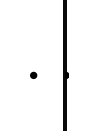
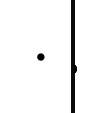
part: (33, 74) -> (40, 56), moved

